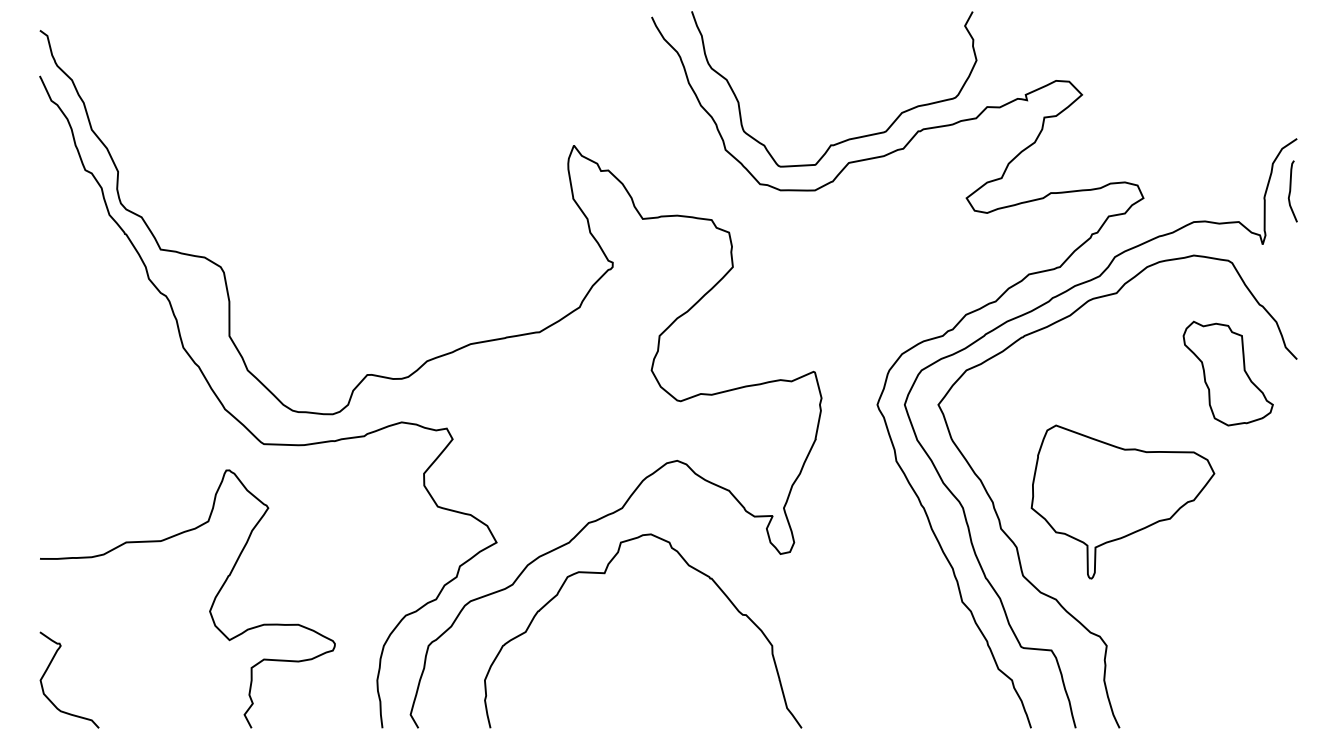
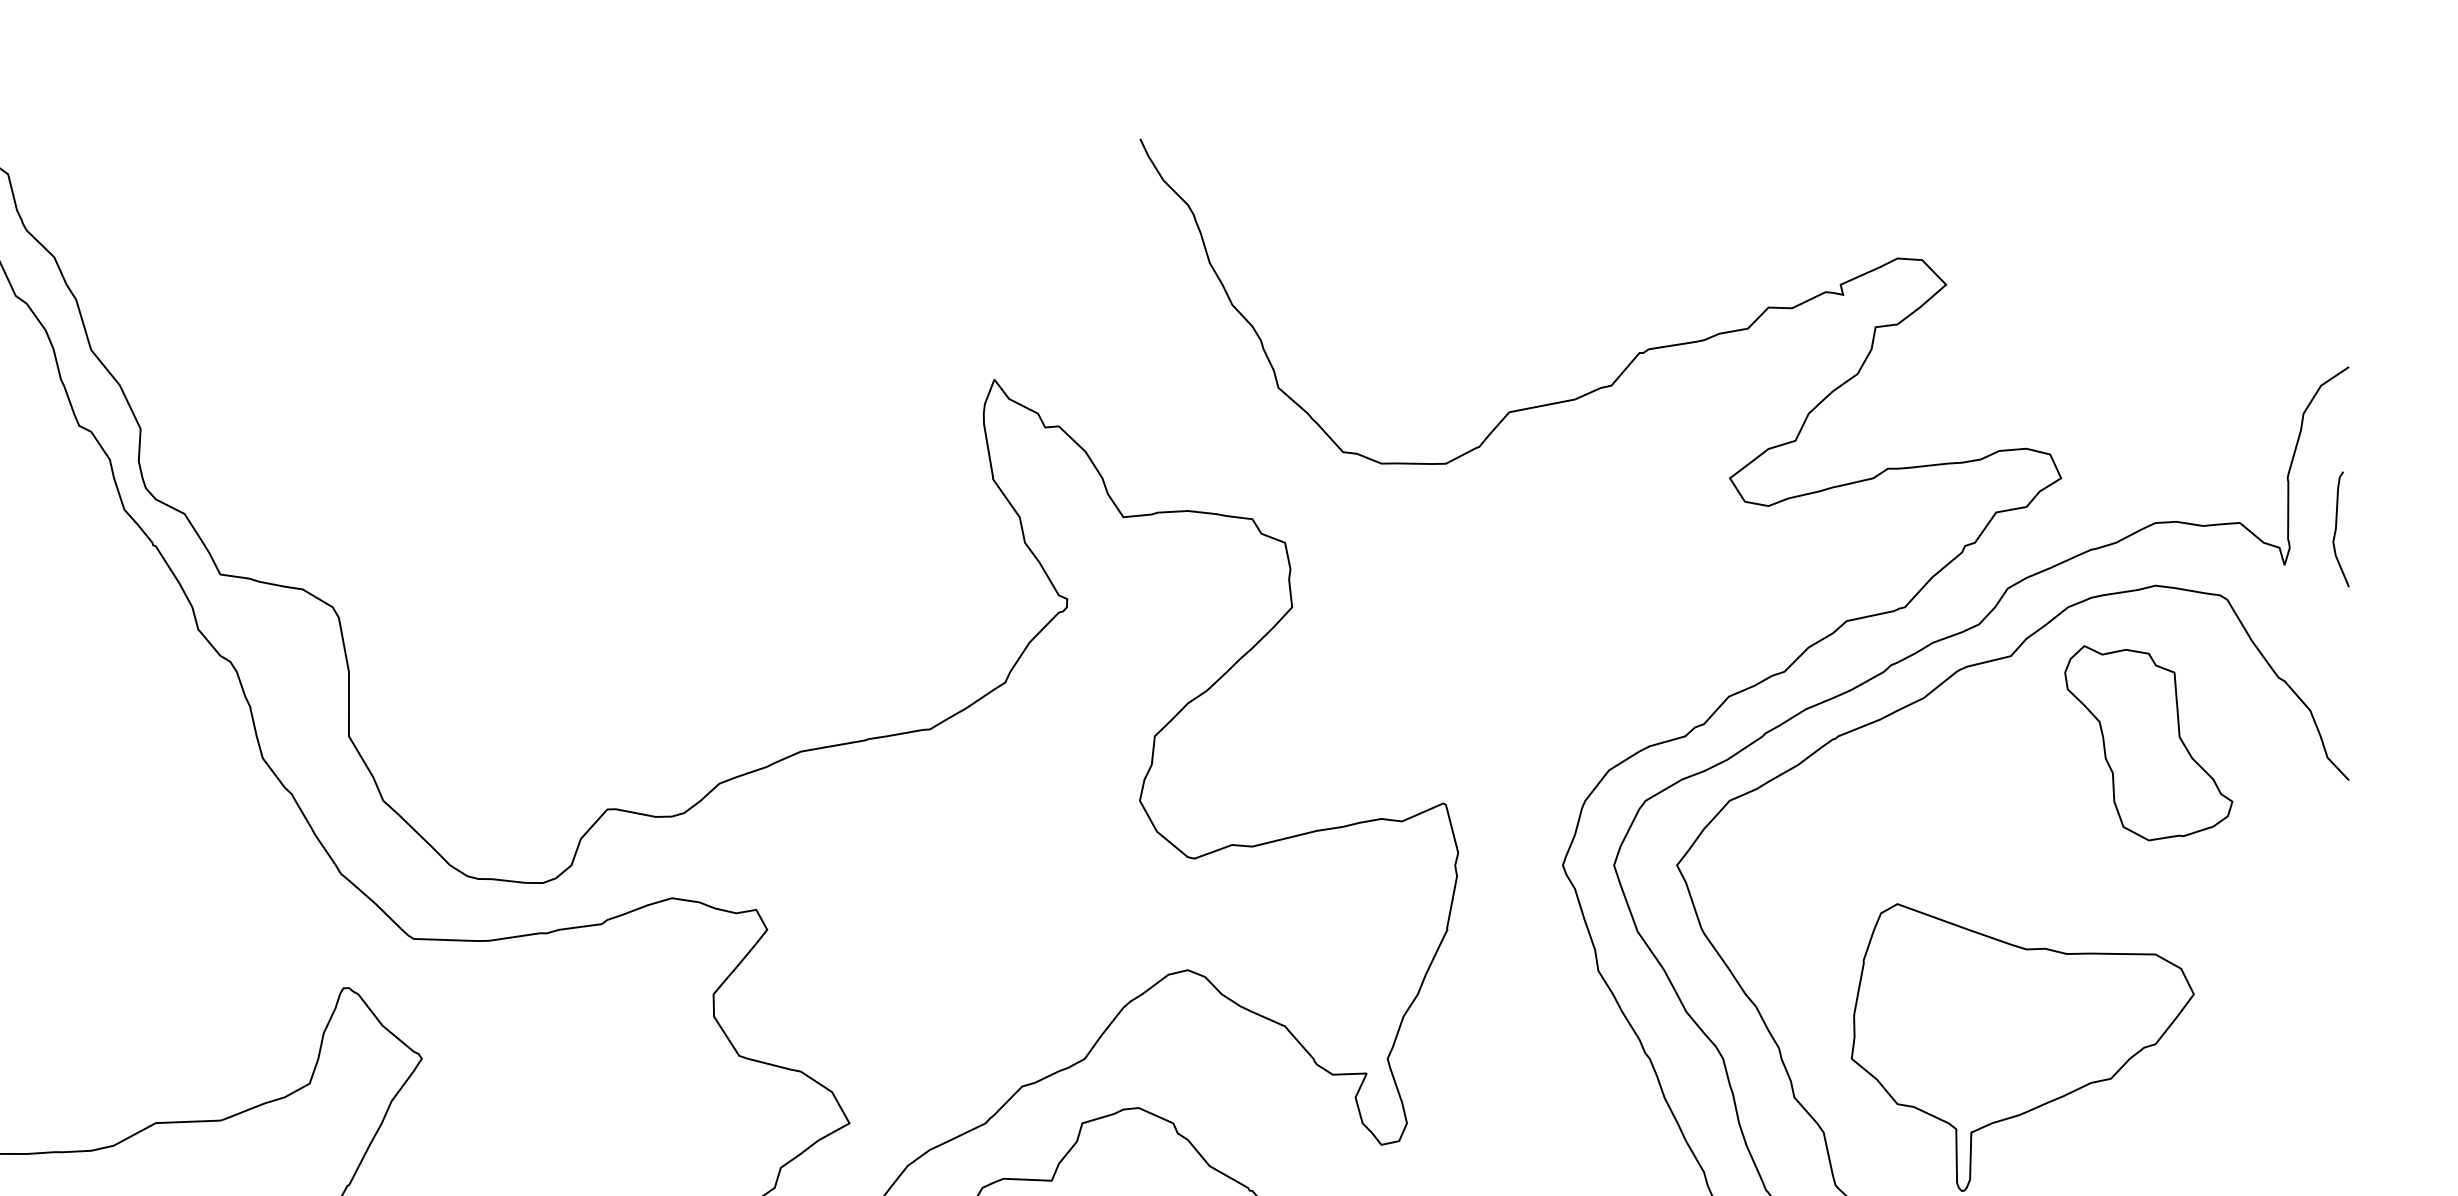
curve: (848, 138) -> (1508, 366), removed
curve: (1291, 190) -> (2338, 527), moved
part: (1227, 373) -> (2147, 742), moved

